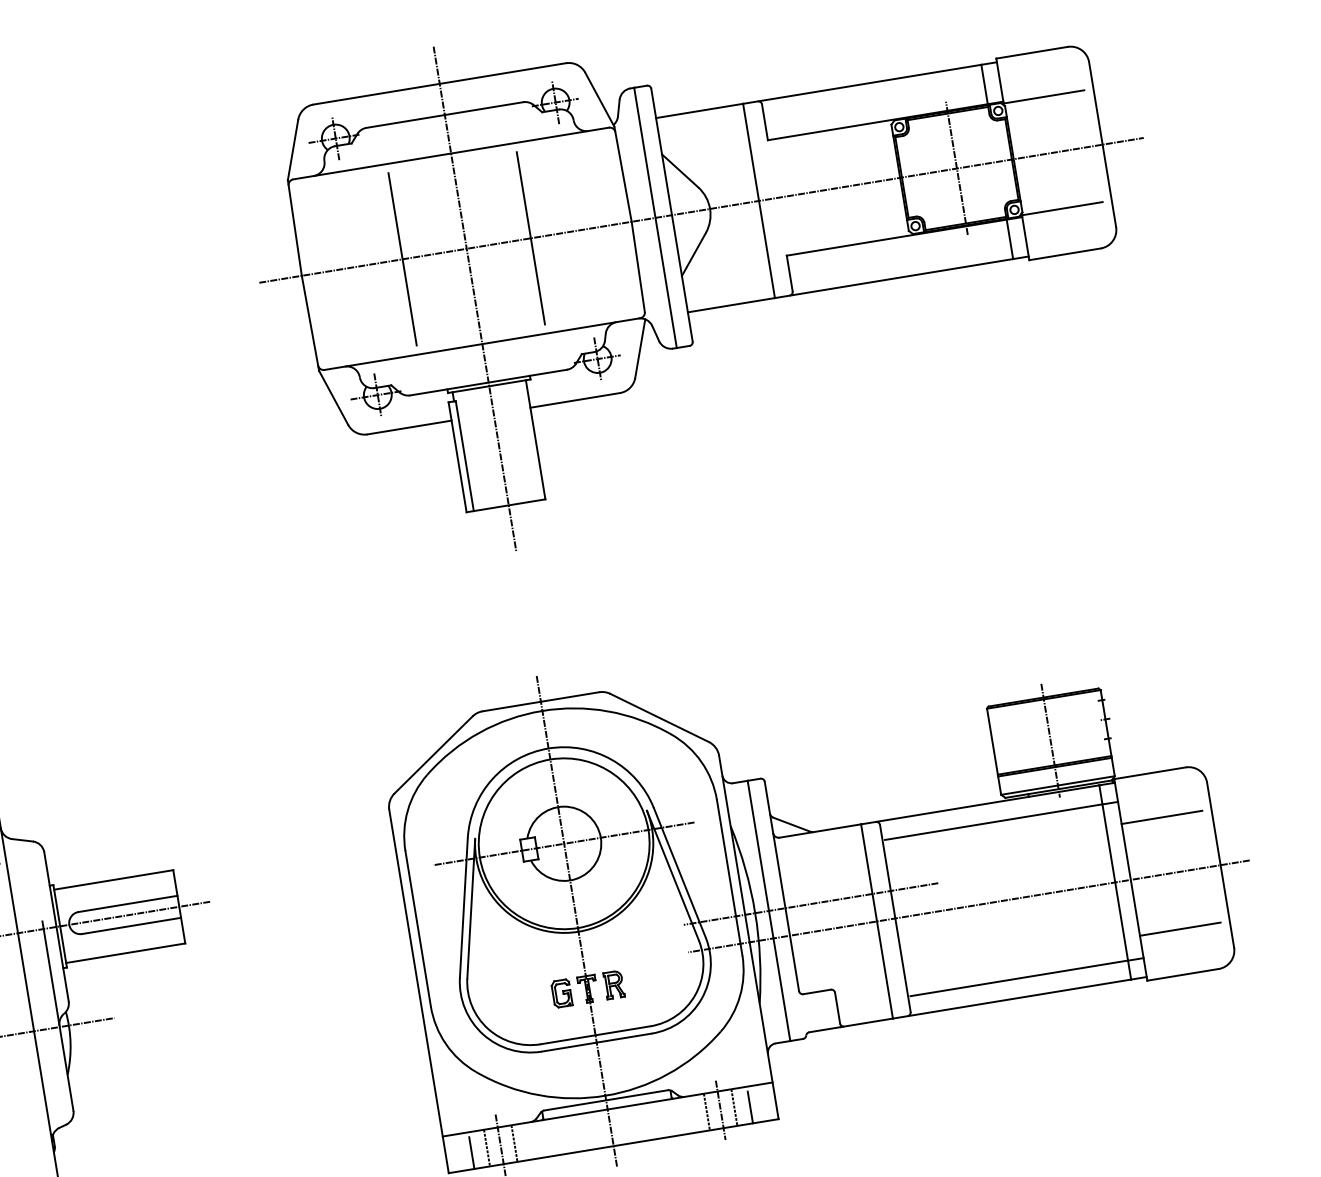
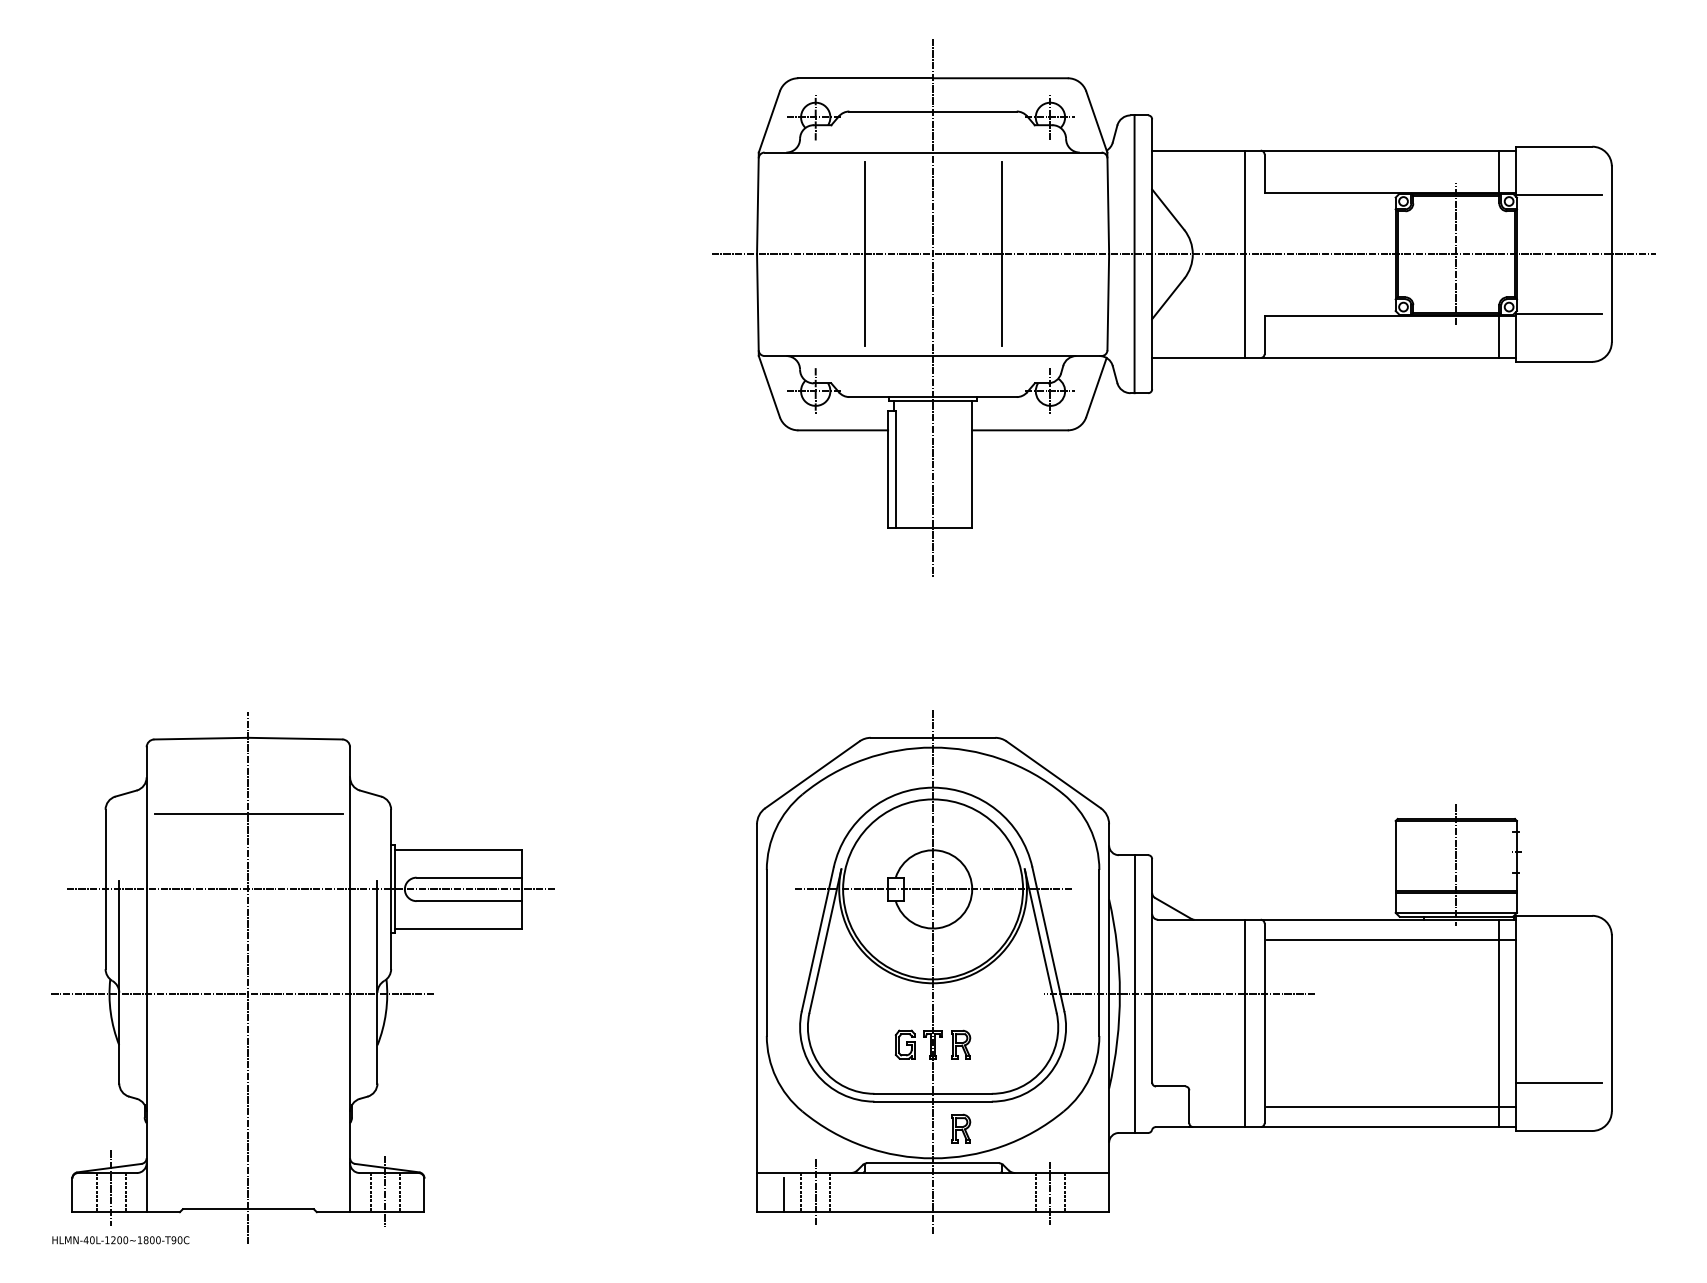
line: (1161, 817) -> (1558, 963), removed
line: (968, 906) -> (1342, 1023), removed
part: (627, 1063) -> (961, 1128), added
line: (750, 1107) -> (1081, 1195), removed

